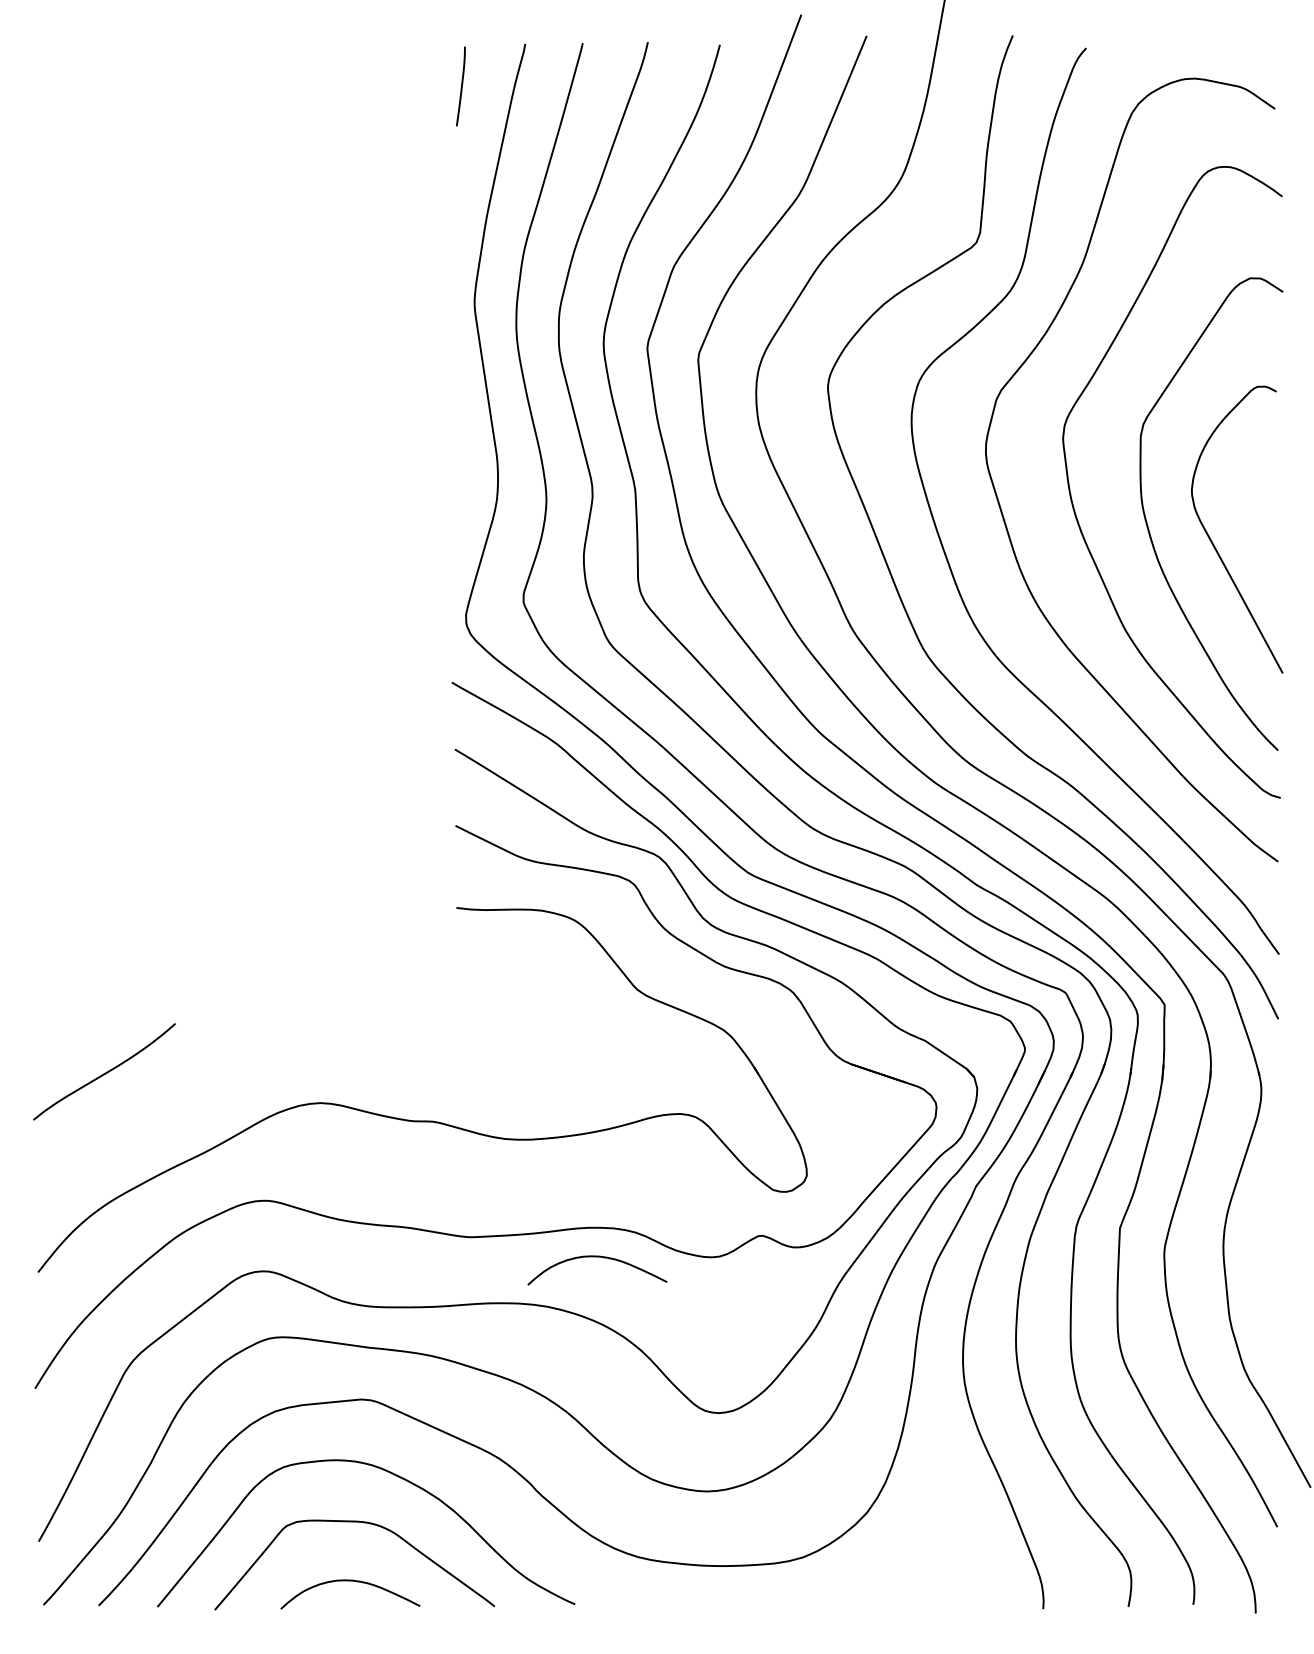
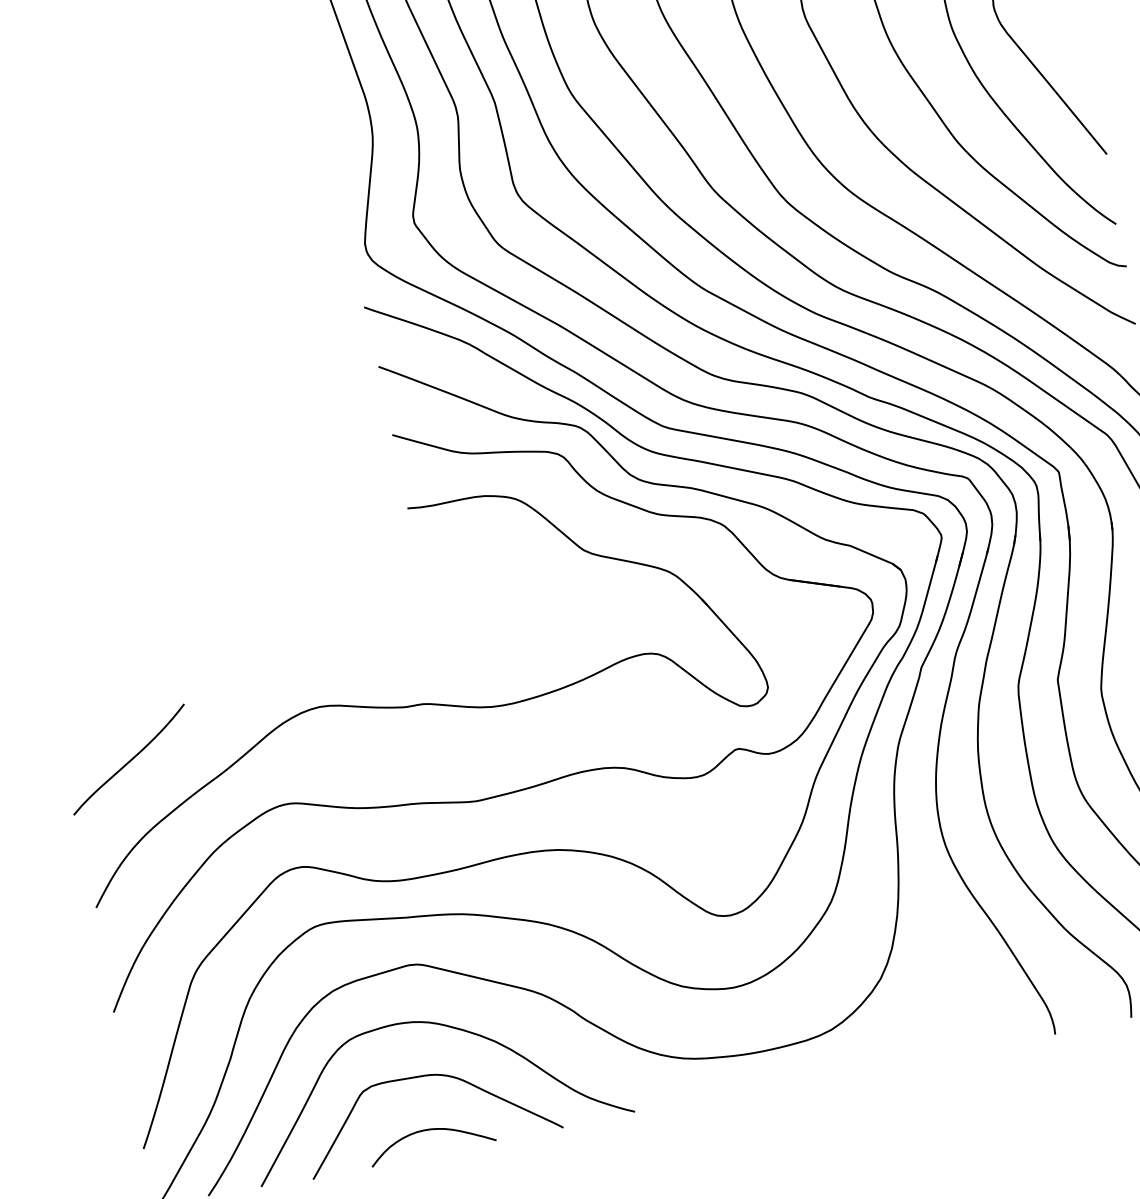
curve: (105, 1072) -> (130, 760), moved
curve: (597, 1257) -> (594, 797), removed

